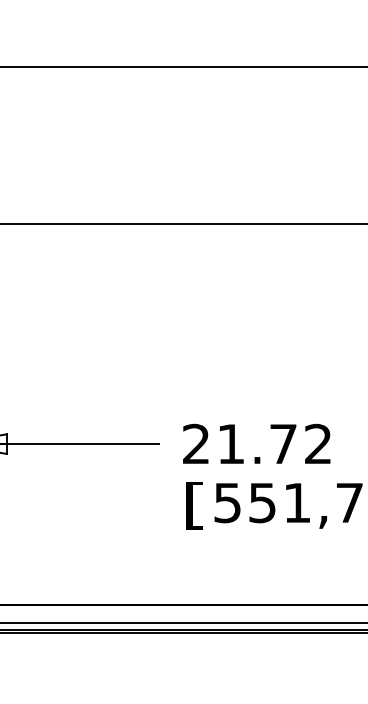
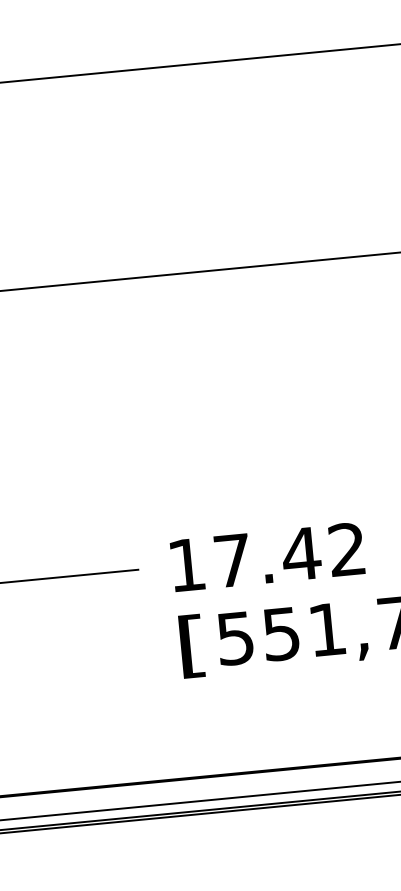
text: (240, 443) -> (244, 558), 21.72 -> 17.42

